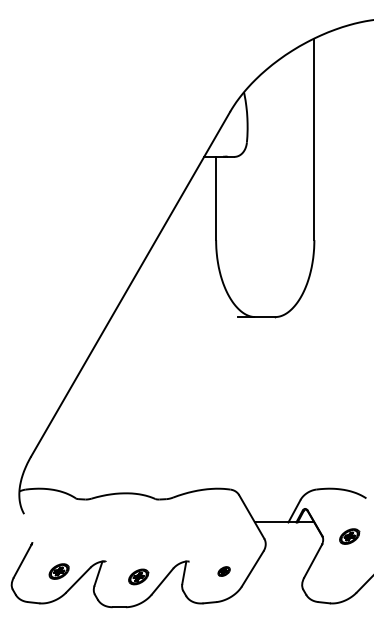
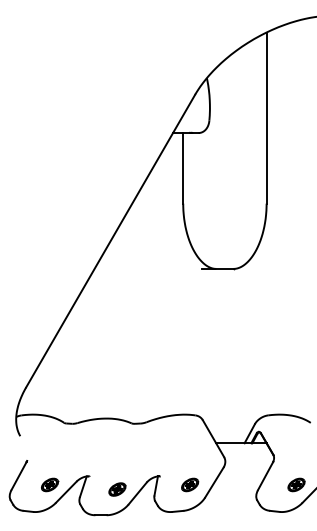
part: (349, 536) -> (296, 484), moved
part: (223, 571) -> (189, 484), size x1.67

